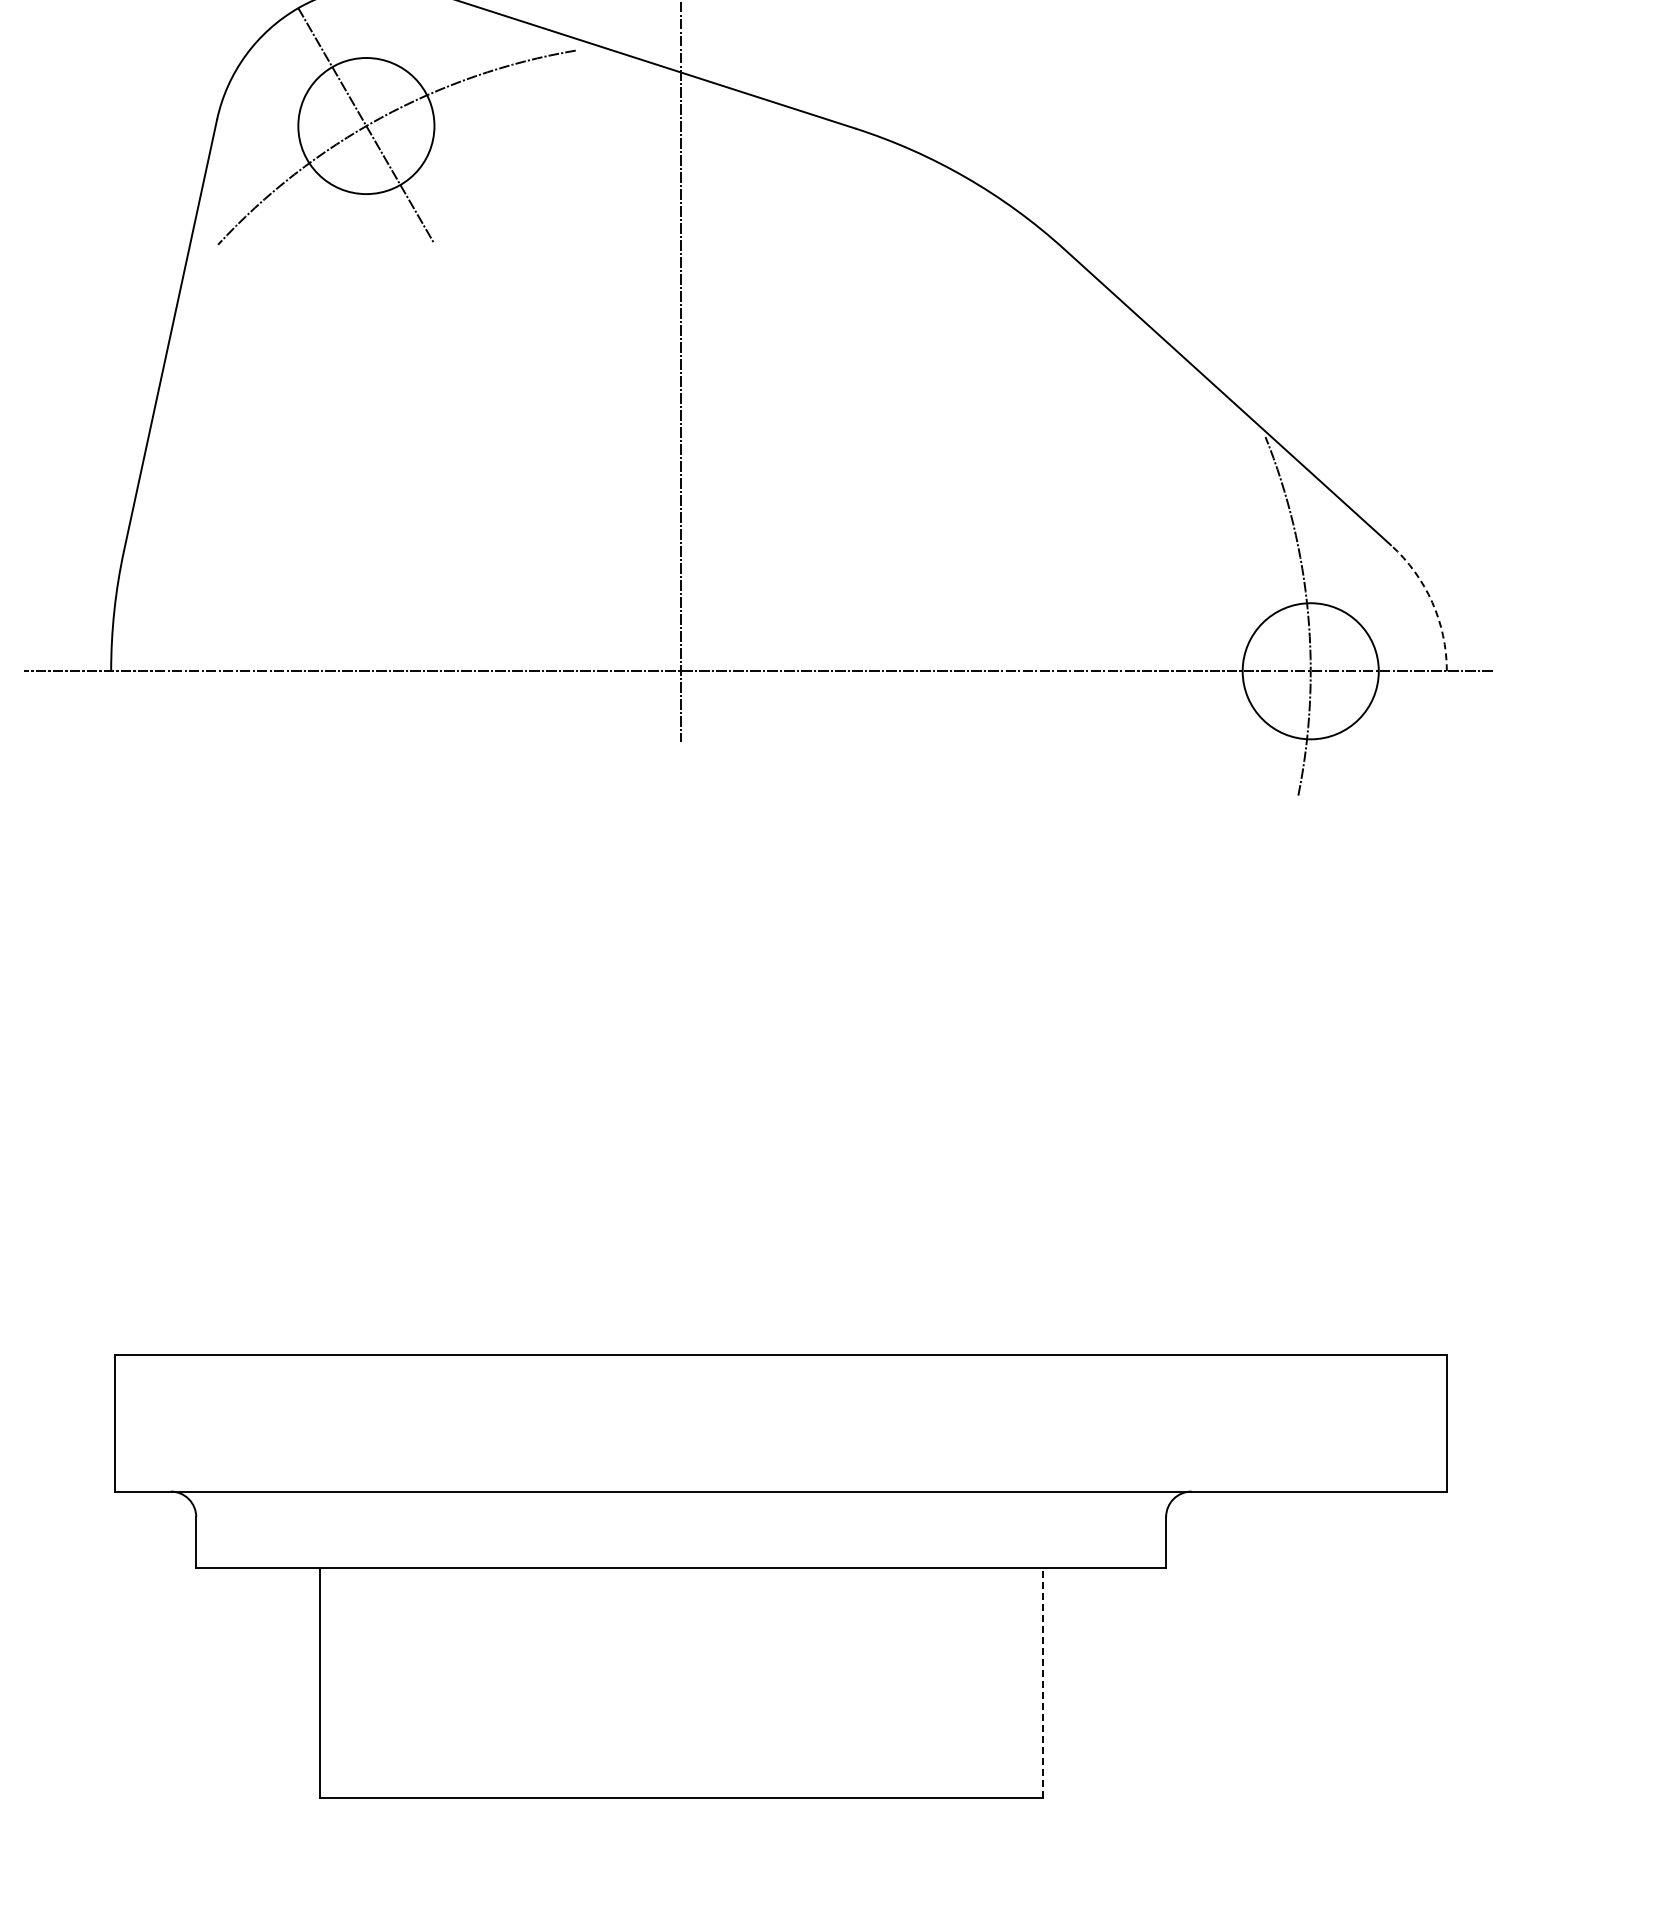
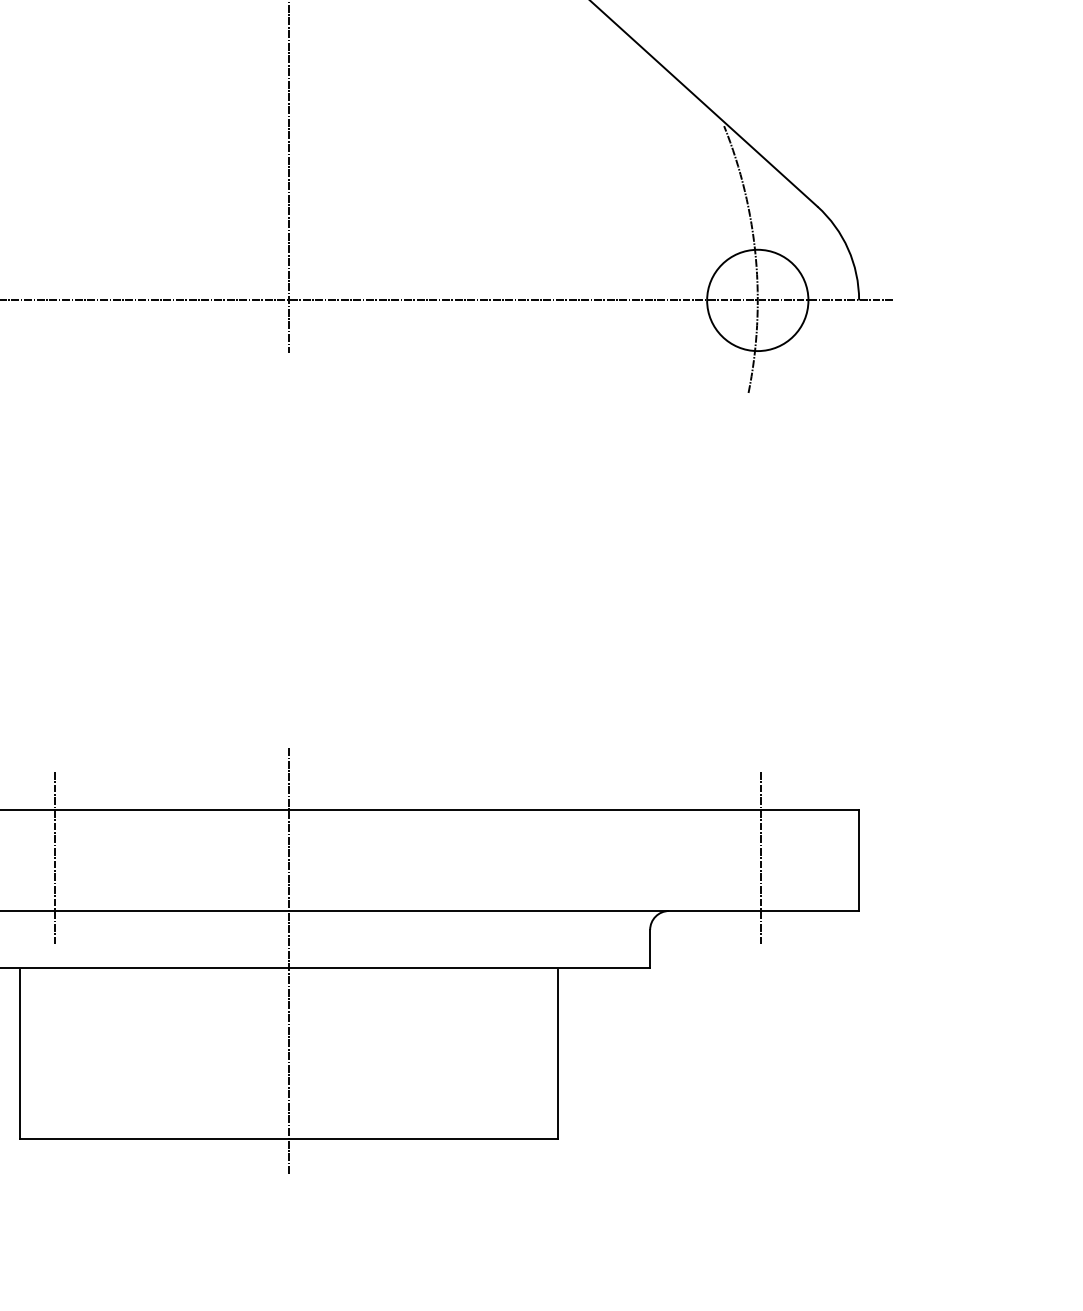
arc: (1432, 602) -> (848, 249), dashed -> solid
line: (366, 1421) -> (54, 858), added
line: (1315, 1421) -> (761, 858), added
line: (681, 1557) -> (289, 960), added
line: (1042, 1684) -> (558, 1054), dashed -> solid

